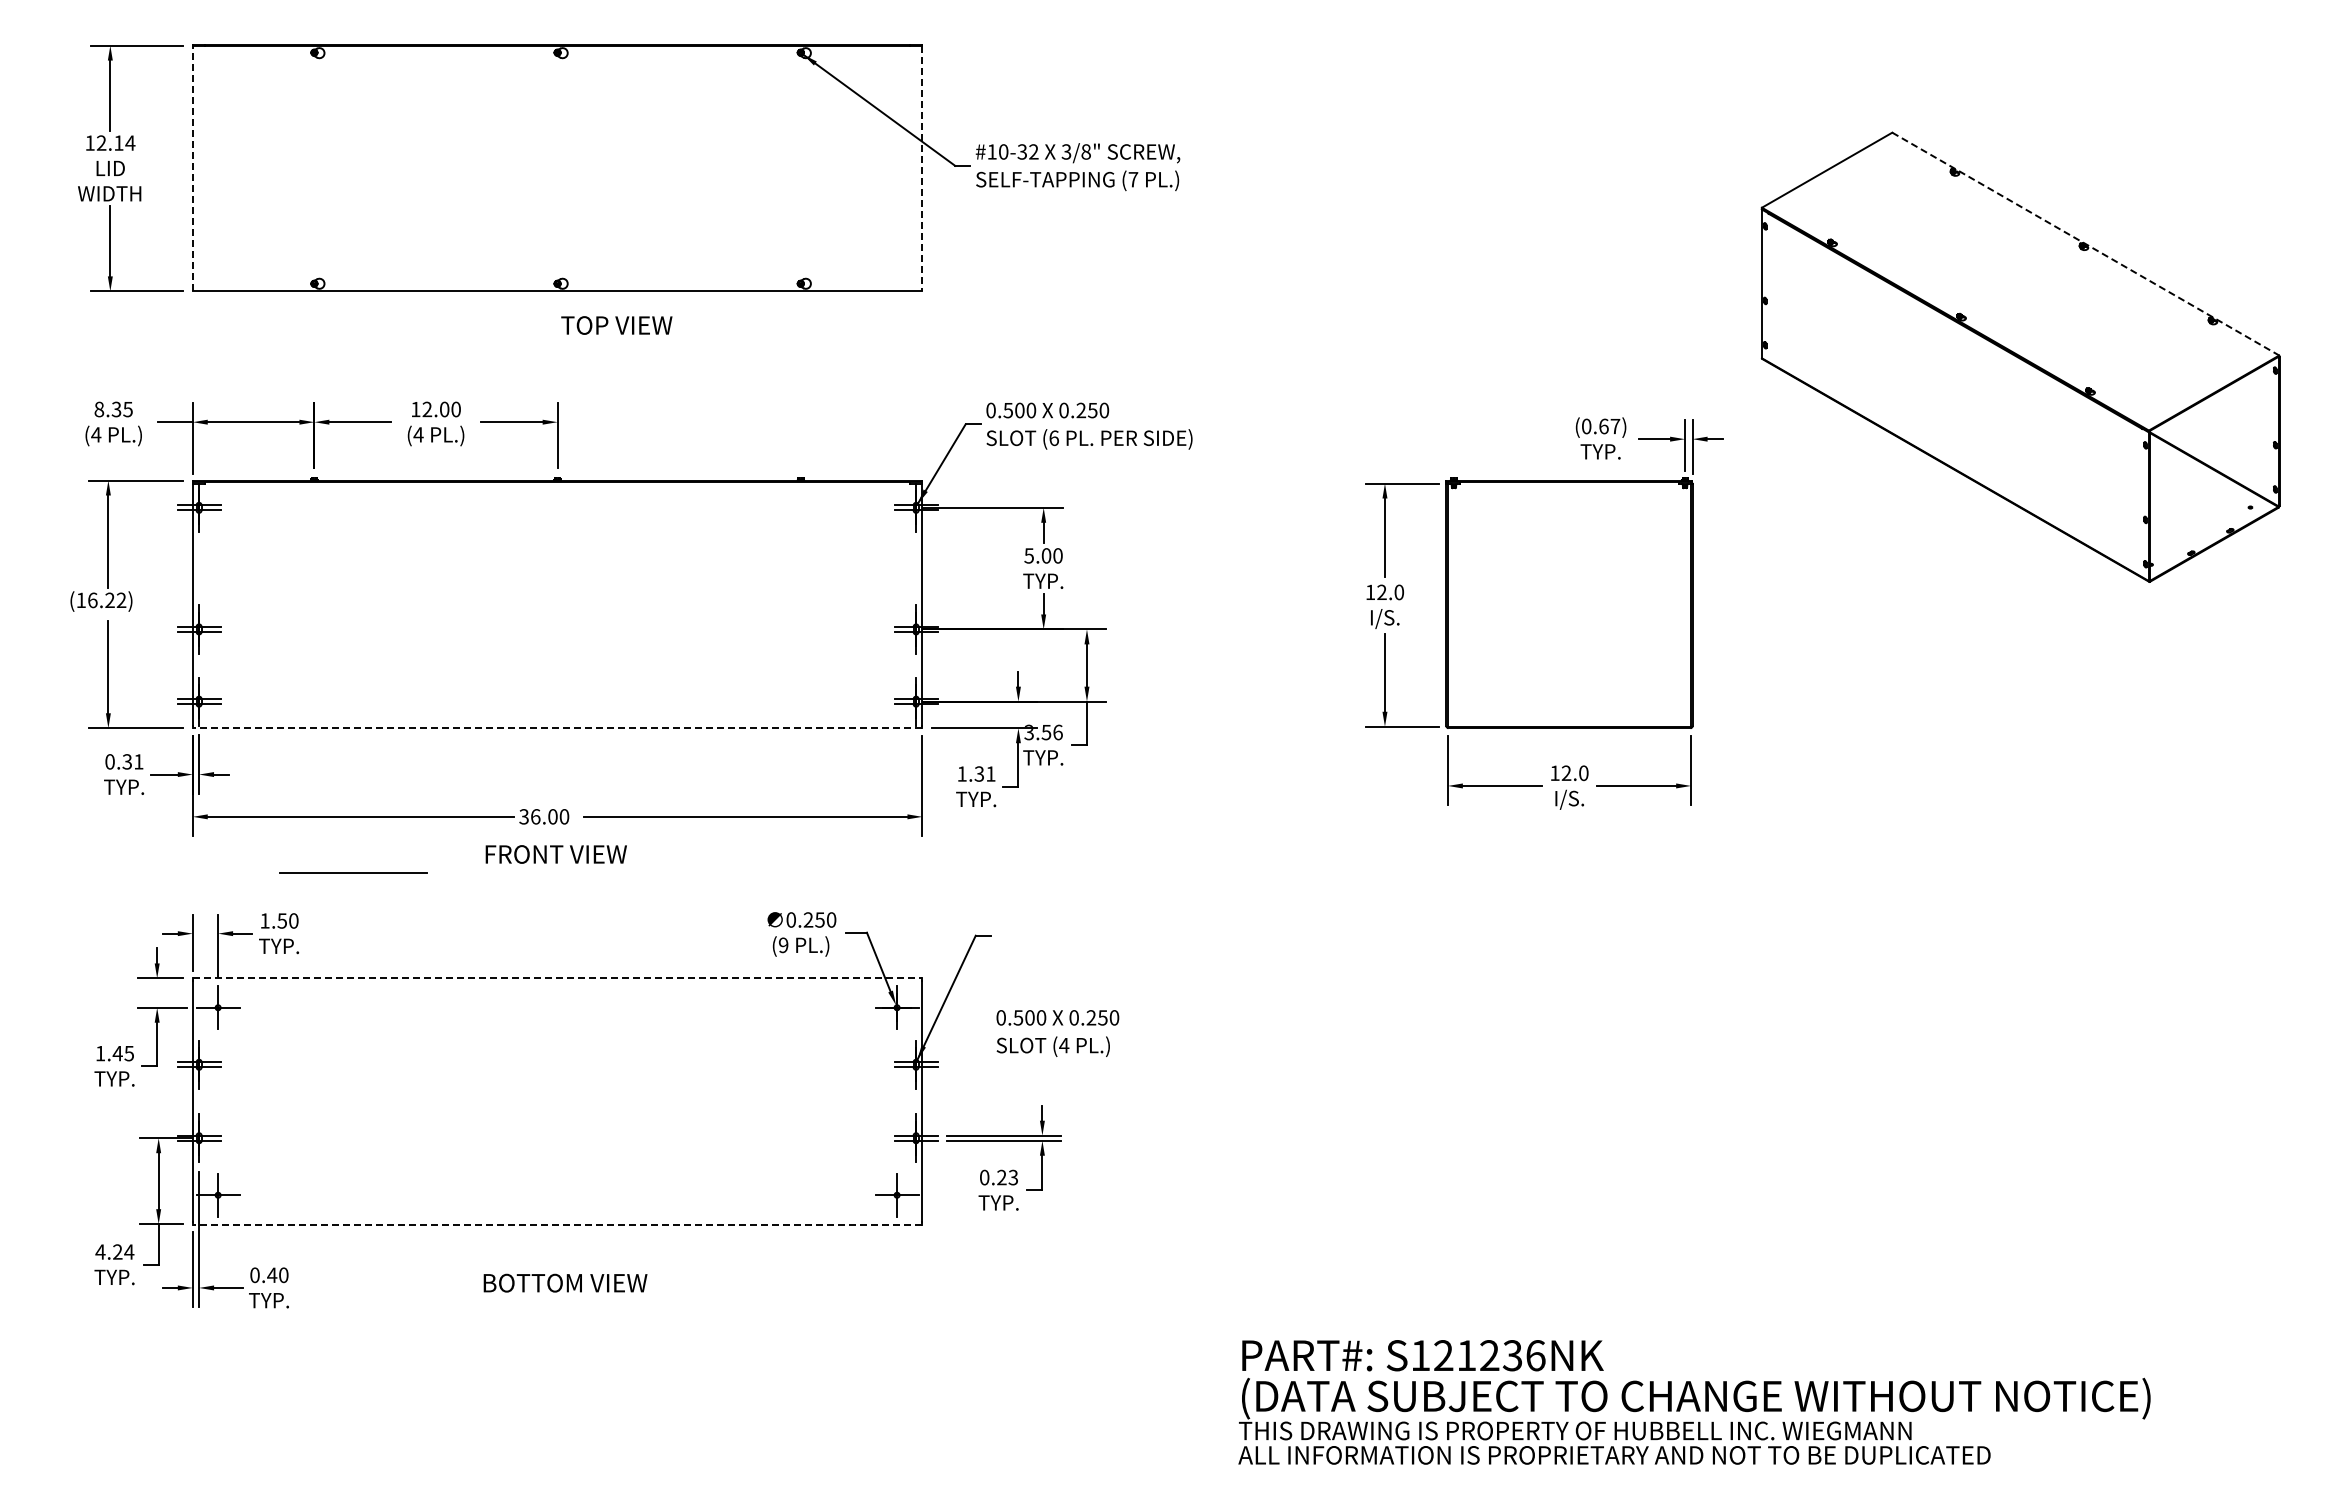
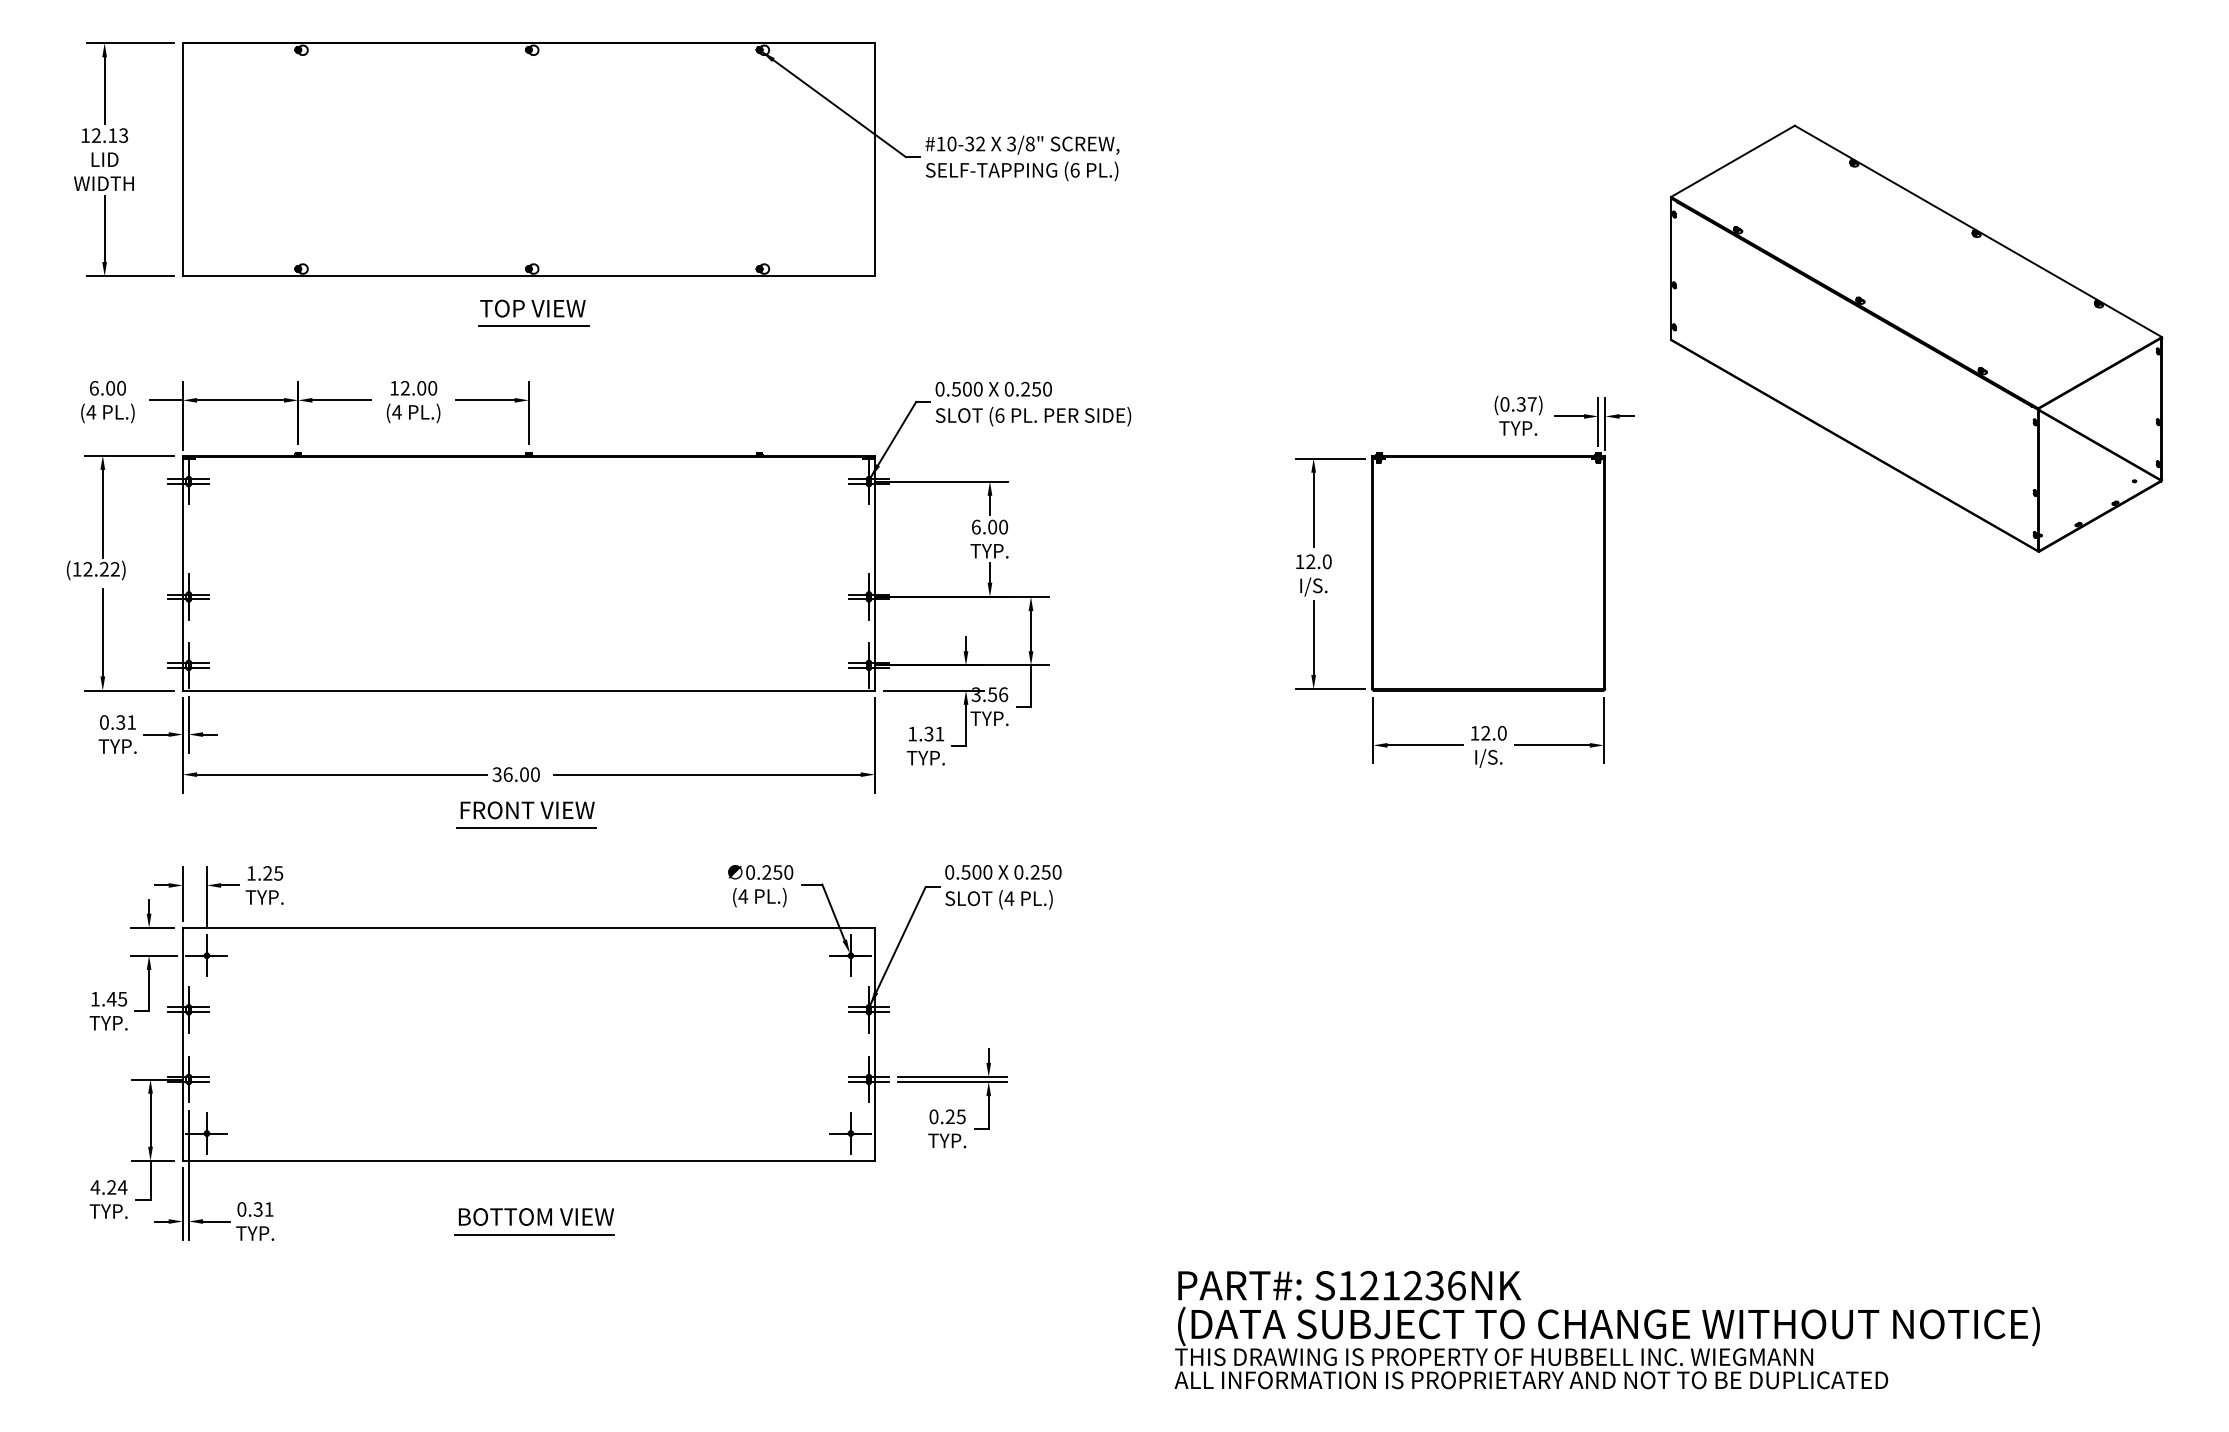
text: (130, 142) -> (123, 135), 12.14 -> 12.13
line: (192, 168) -> (182, 159), dashed -> solid
line: (922, 168) -> (875, 159), dashed -> solid
text: (1133, 179) -> (1075, 170), (7 -> (6
line: (2086, 244) -> (1979, 231), dashed -> solid
text: (616, 325) -> (532, 308), moved
line: (562, 344) -> (533, 326), added
text: (113, 409) -> (107, 388), 8.35 -> 6.00
text: (1603, 426) -> (1520, 404), (0.67) -> (0.37)
text: (1029, 555) -> (976, 526), 5.00 -> 6.00
text: (92, 600) -> (87, 569), (16.22) -> (12.22)
line: (557, 728) -> (528, 690), dashed -> solid
line: (353, 872) -> (525, 827), moved
text: (287, 920) -> (272, 872), 1.50 -> 1.25
text: (783, 945) -> (743, 896), (9 -> (4
line: (557, 978) -> (528, 927), dashed -> solid
text: (1057, 1033) -> (1003, 887), moved
text: (1013, 1176) -> (961, 1115), 0.23 -> 0.25
line: (557, 1224) -> (528, 1161), dashed -> solid
text: (277, 1275) -> (263, 1209), 0.40 -> 0.31
line: (563, 1301) -> (534, 1234), added

